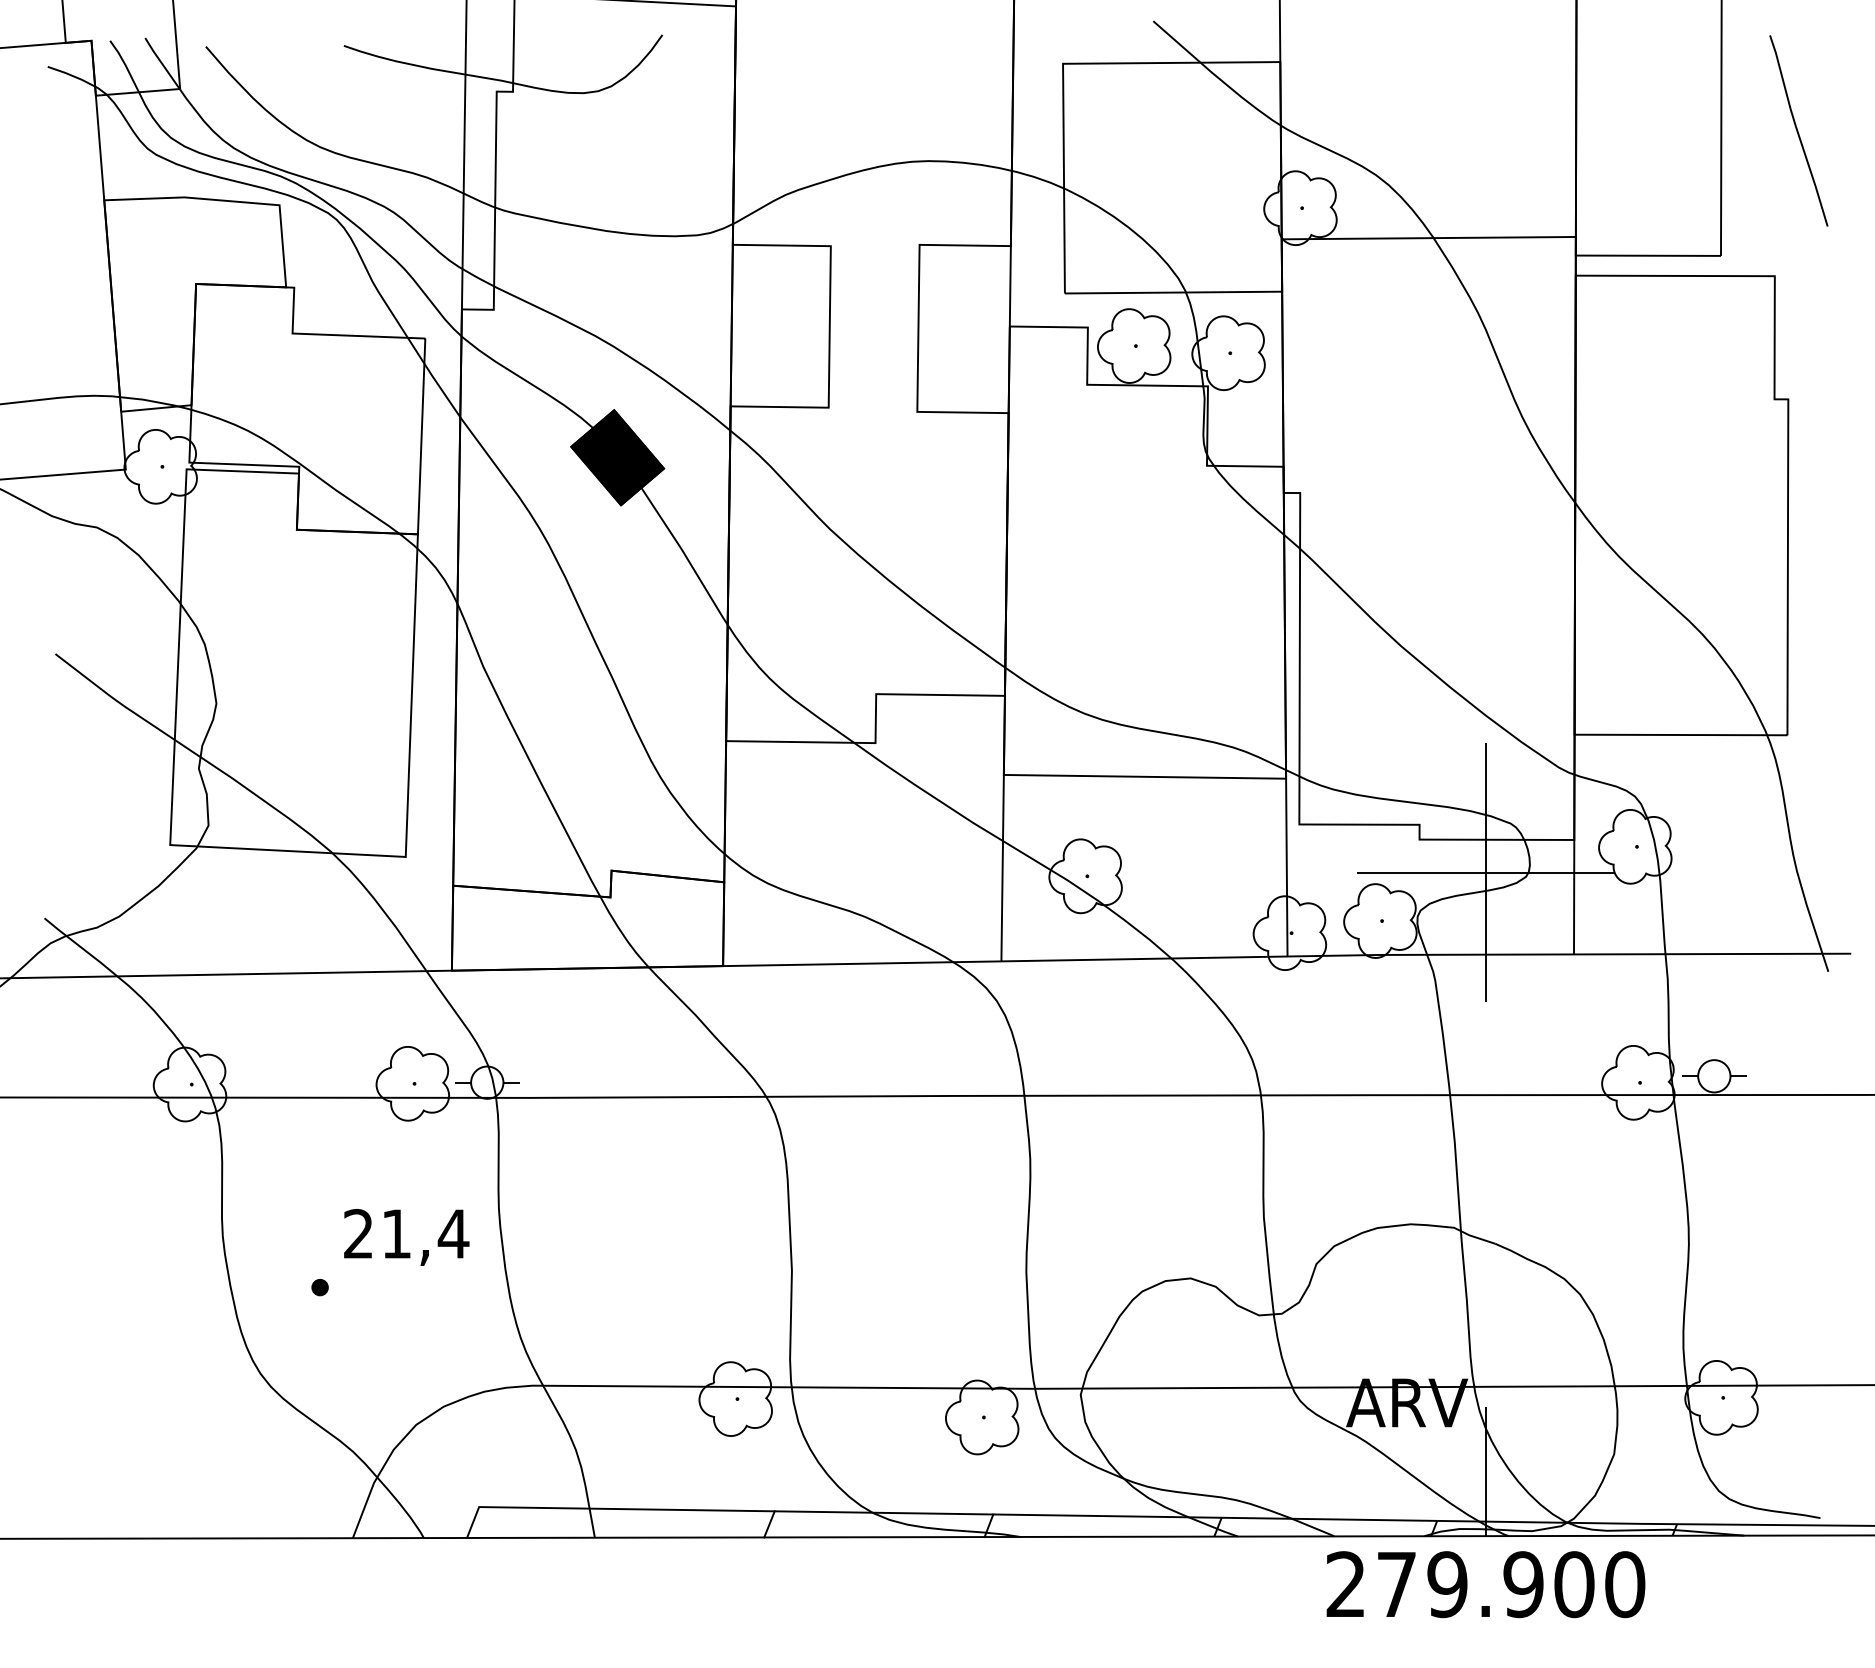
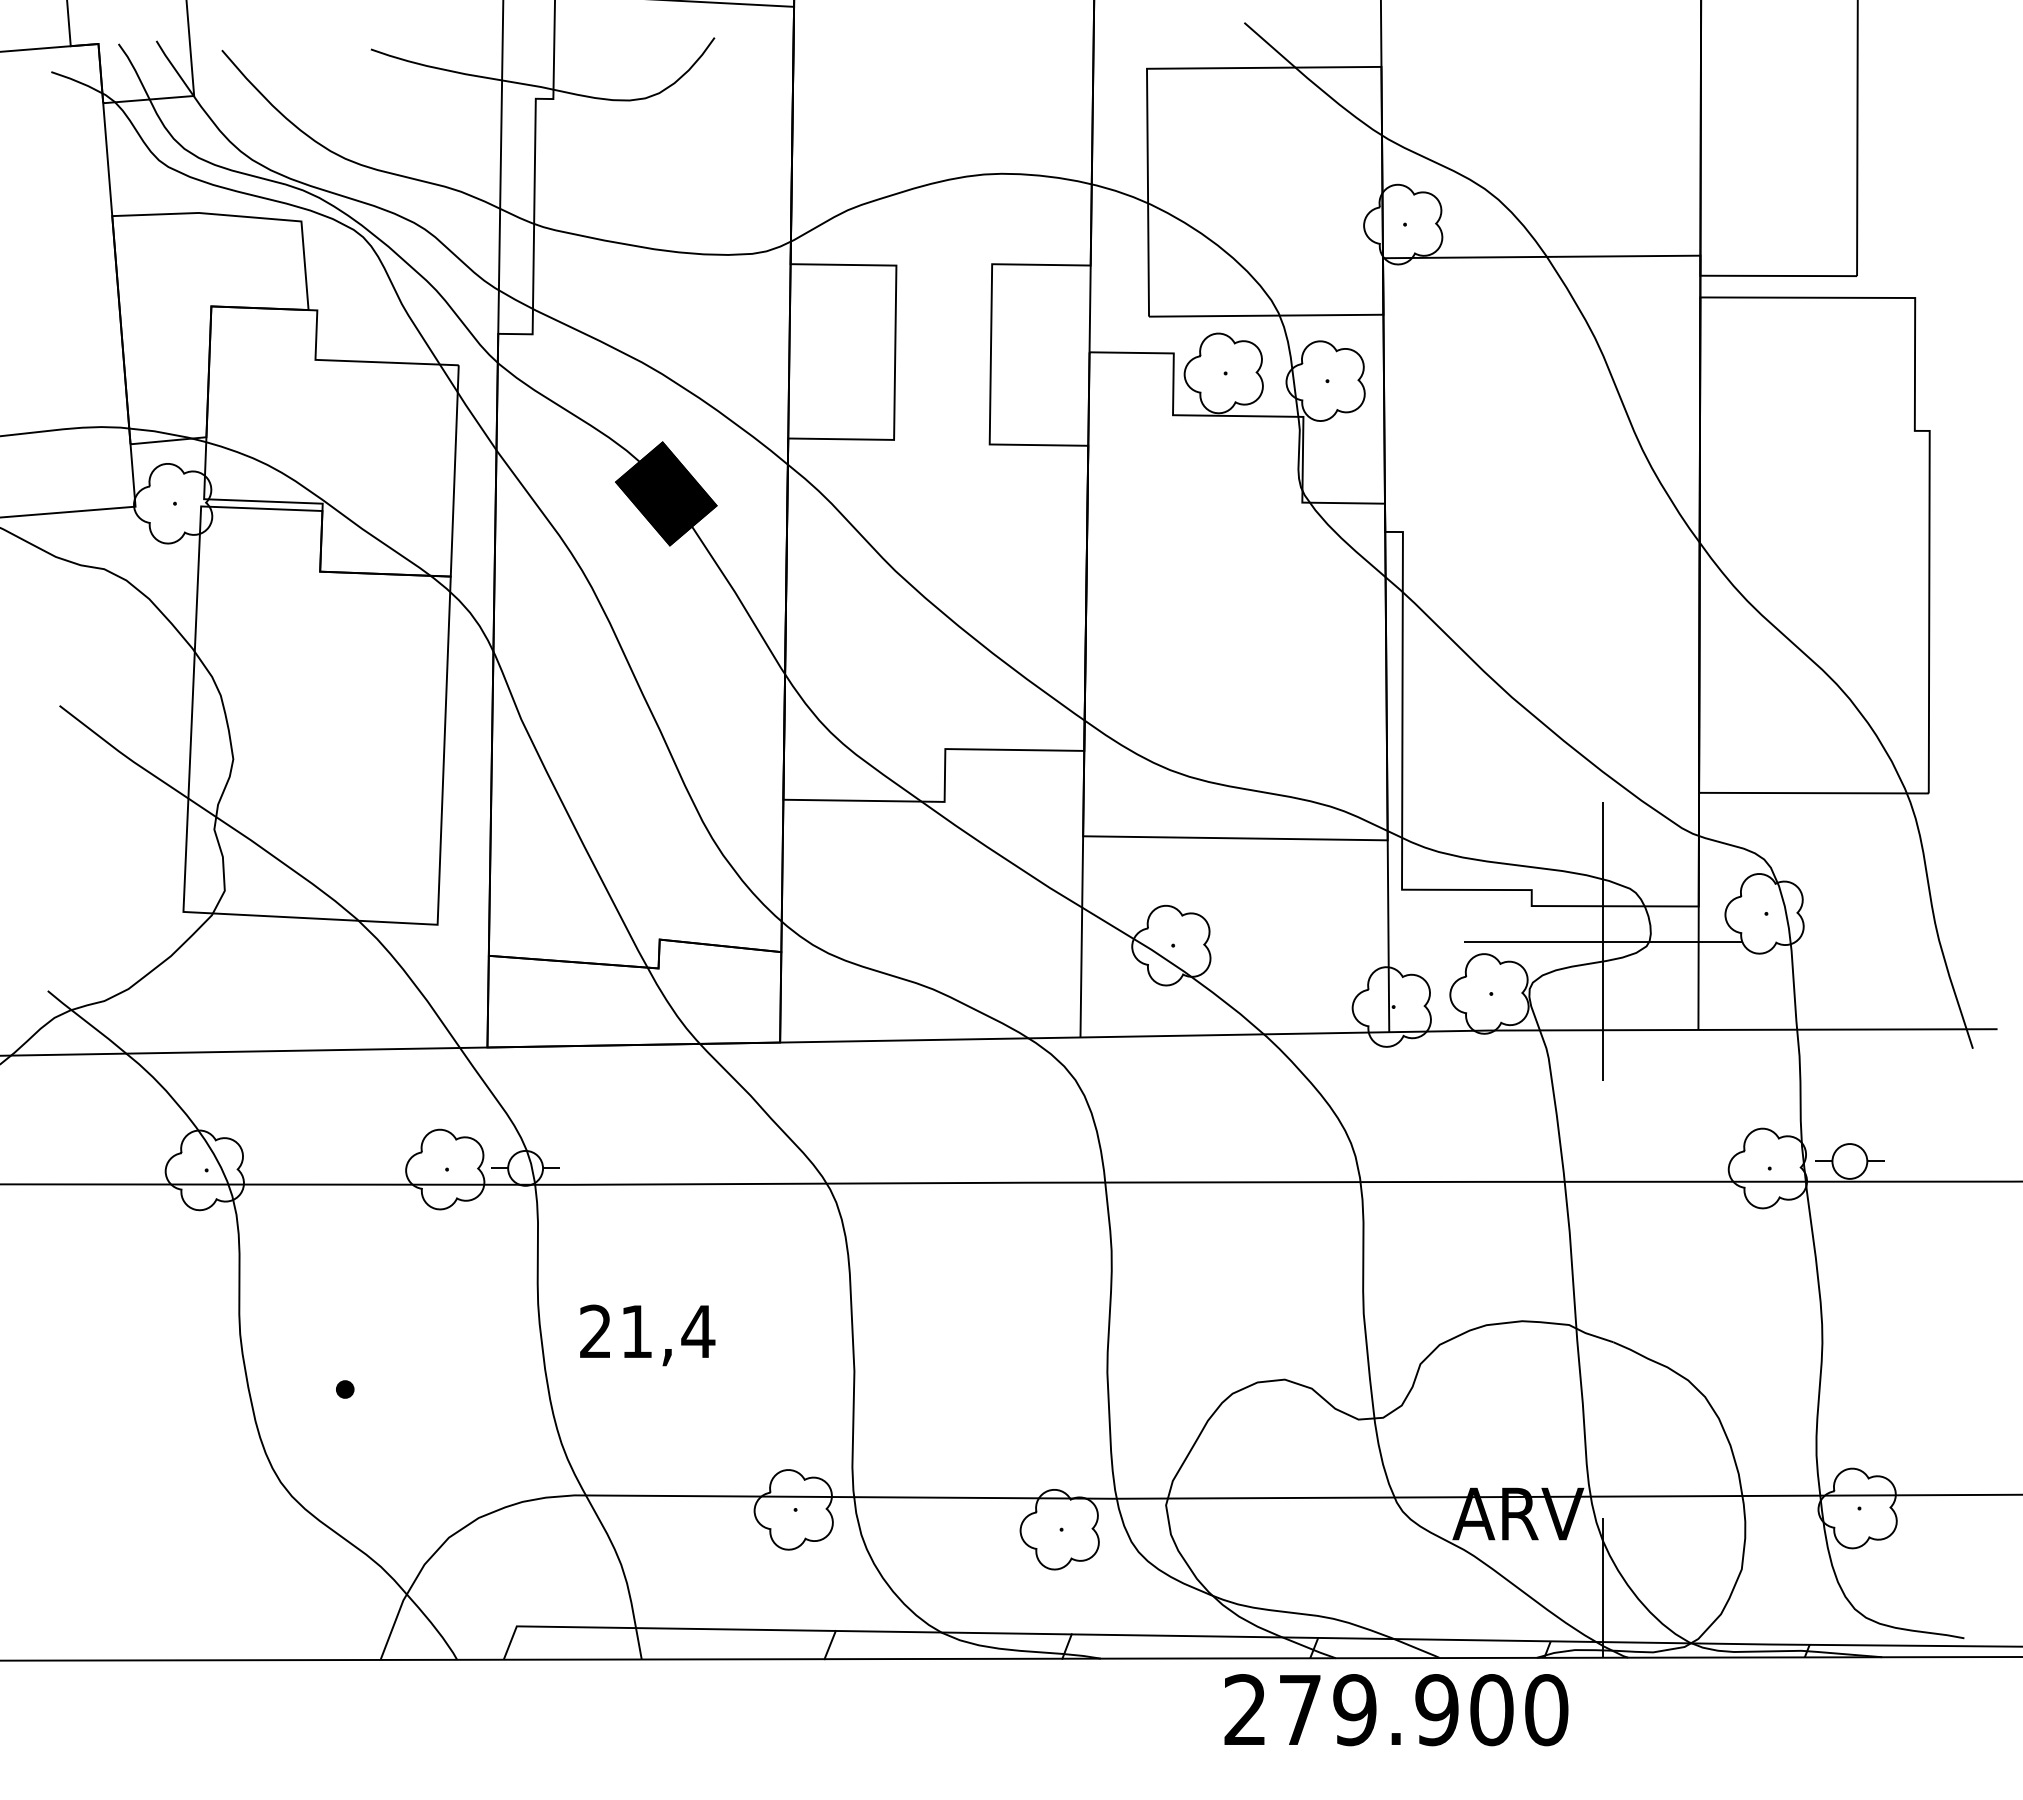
curve: (1798, 131) -> (1940, 141), removed
text: (406, 1237) -> (647, 1335), moved
text: (1486, 1585) -> (1396, 1710), moved

